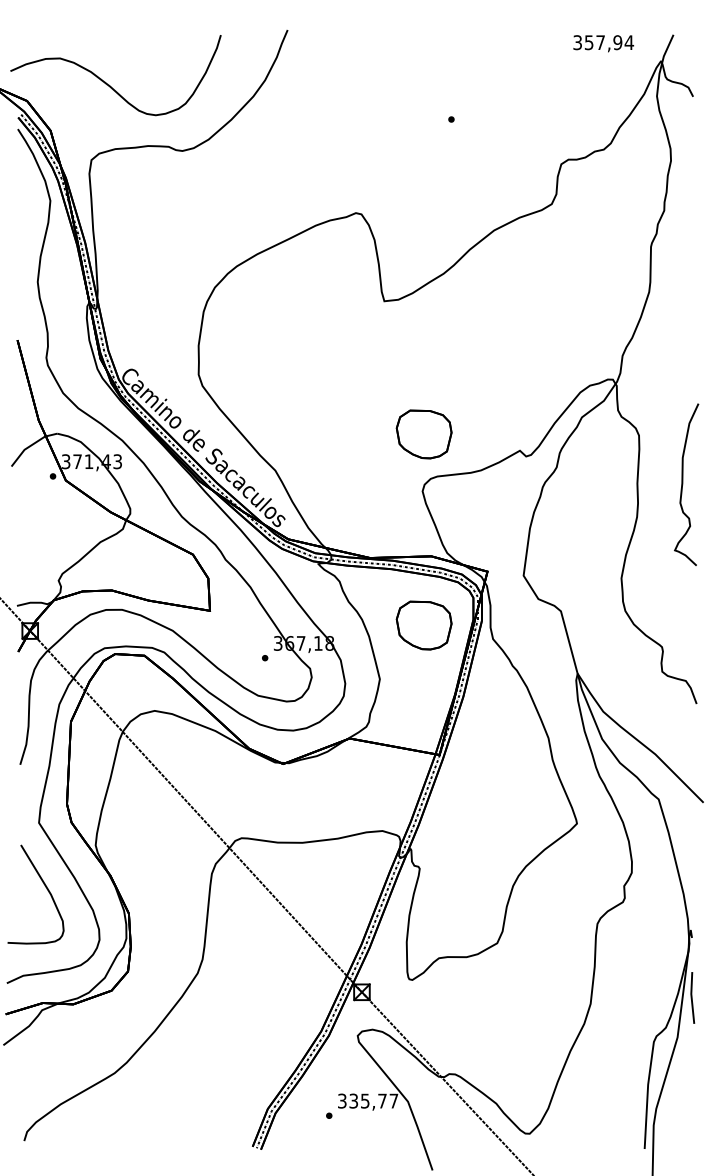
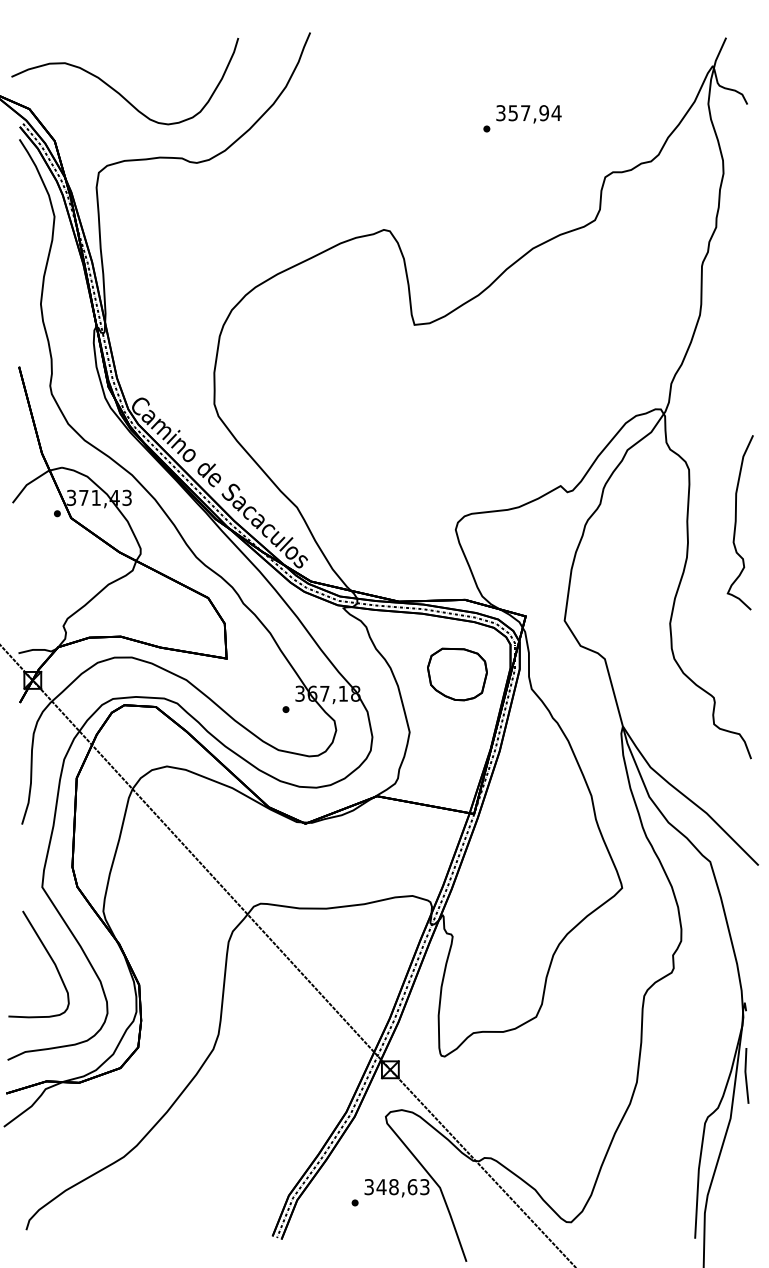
text: (603, 43) -> (528, 114), moved
part: (424, 434) -> (457, 468), removed
text: (373, 1101) -> (402, 1187), 335,77 -> 348,63

